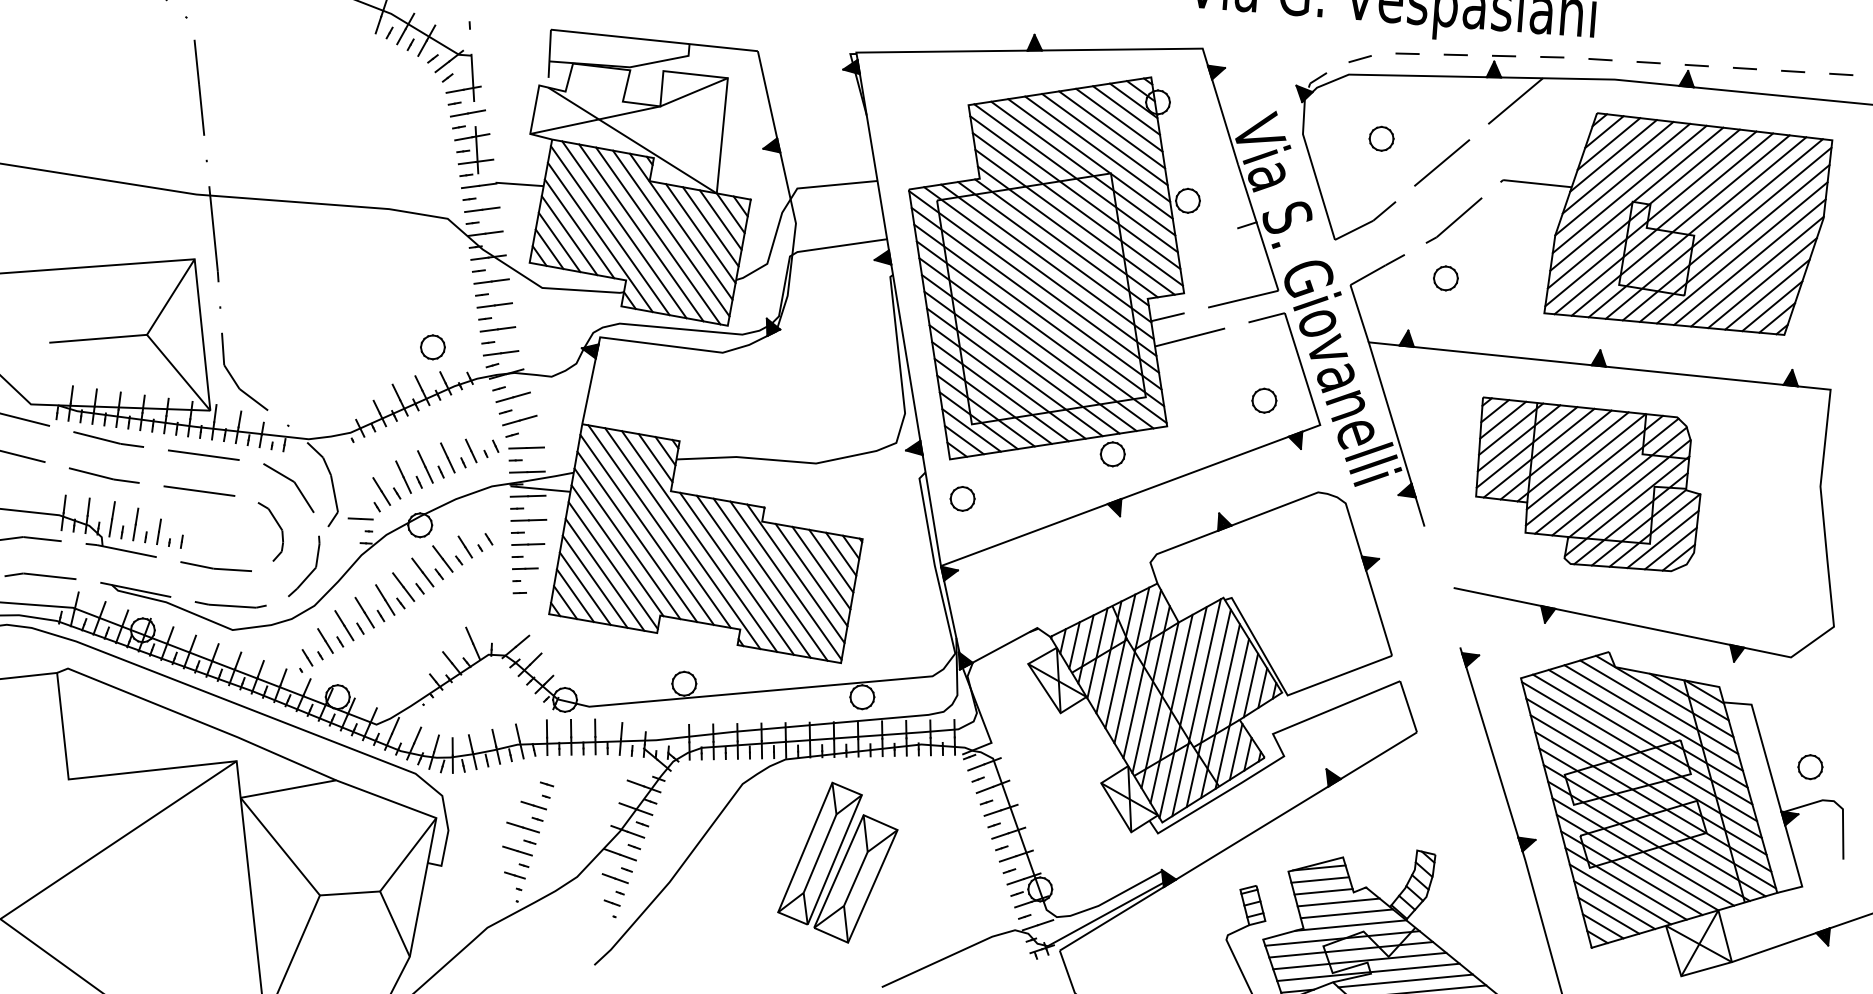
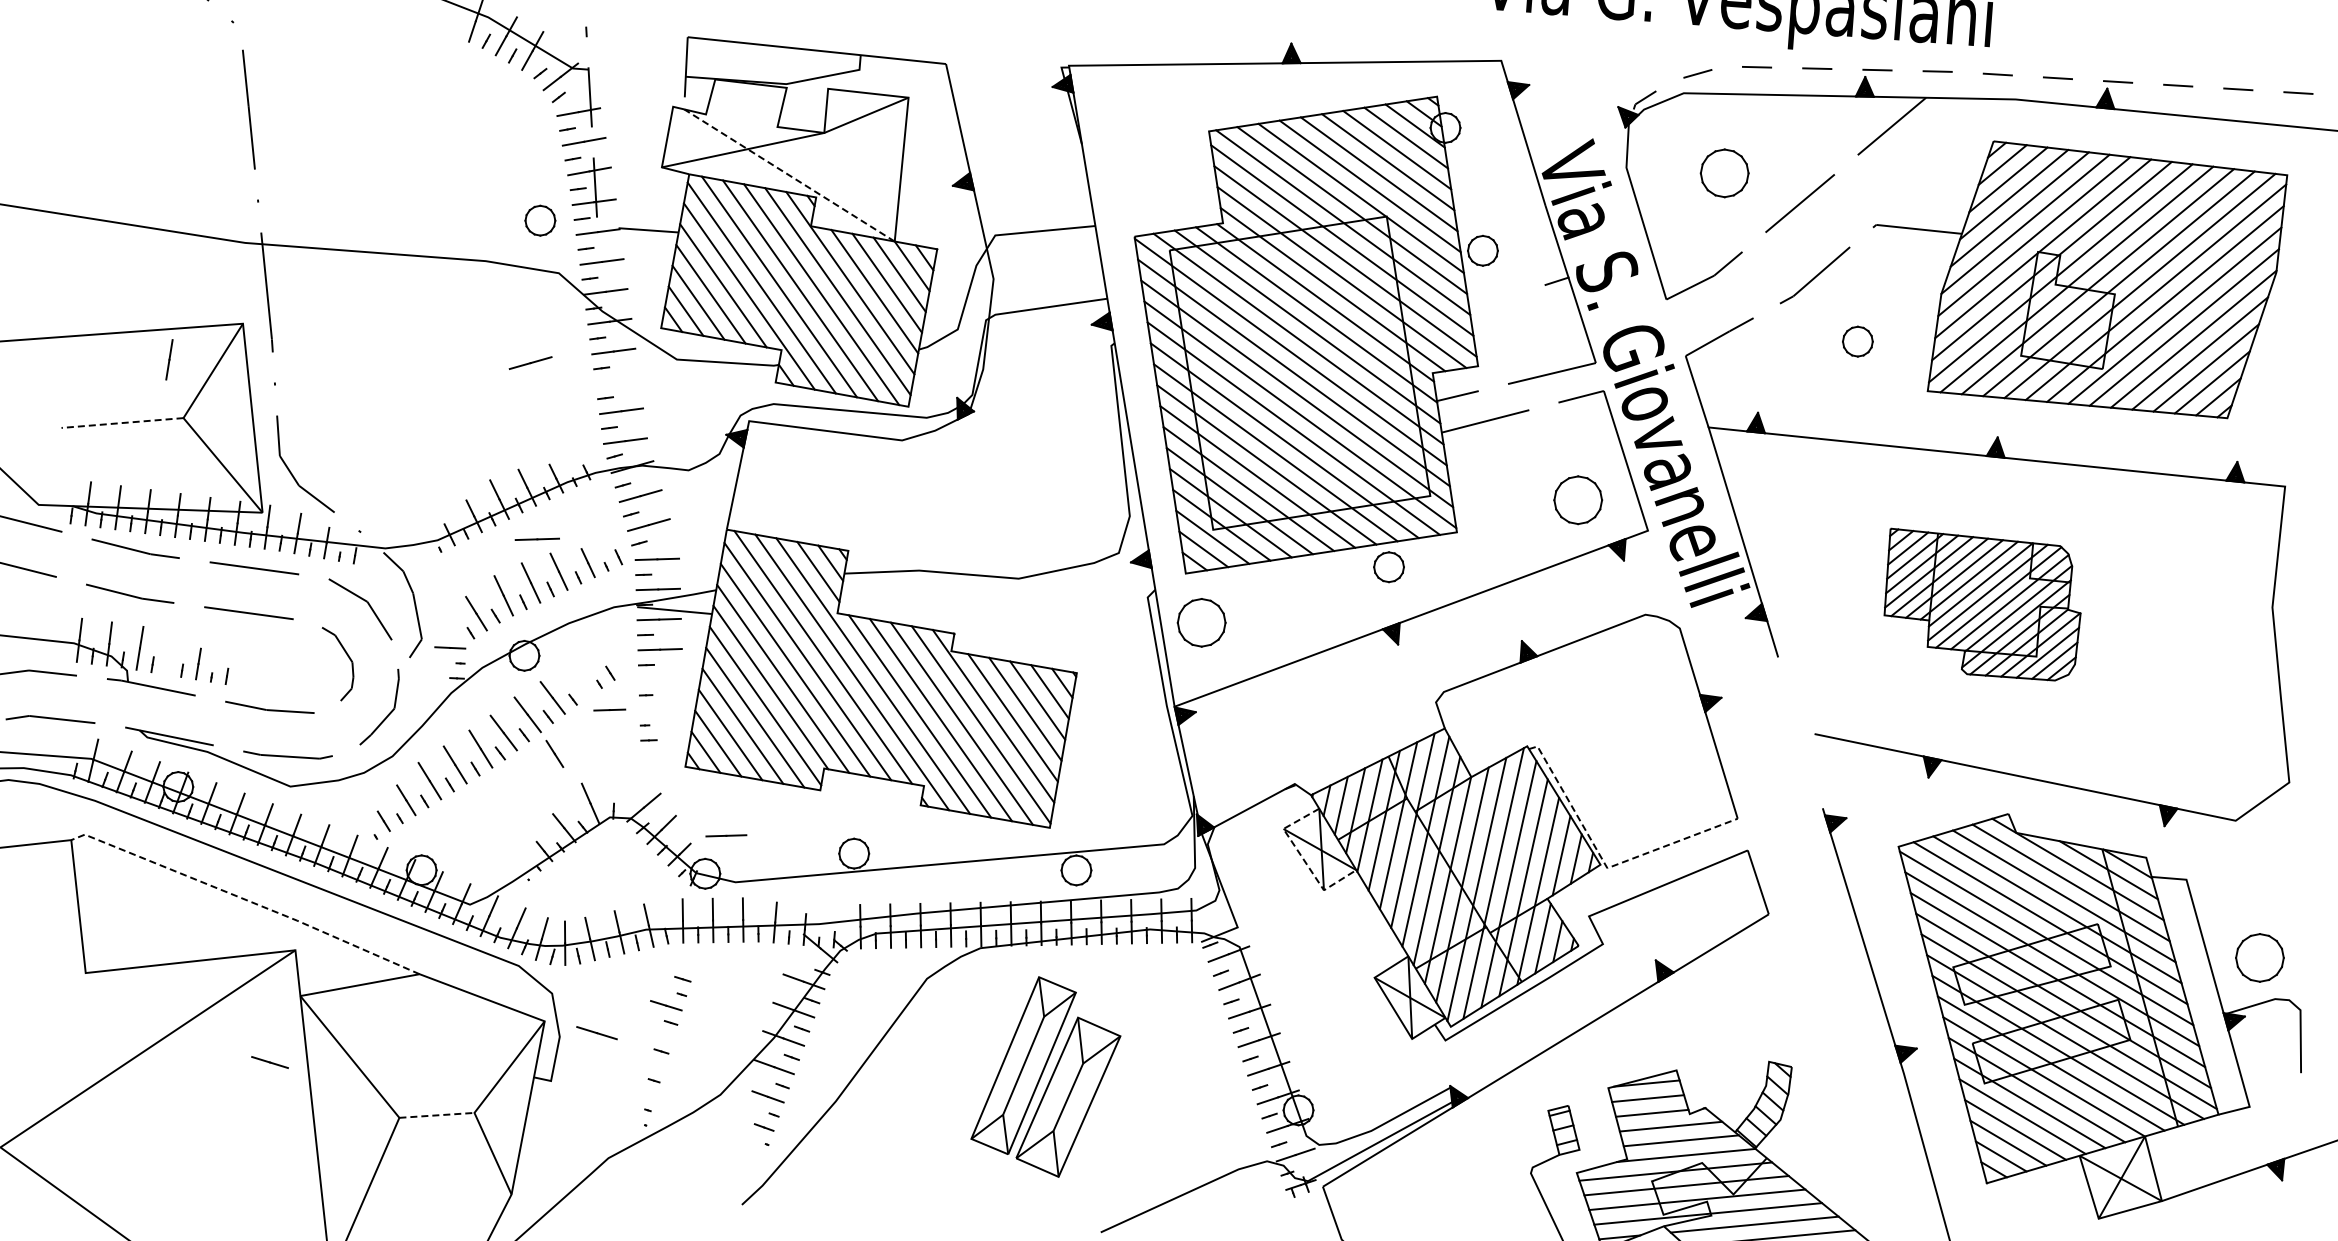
part: (1381, 138) -> (1724, 173), size x1.6
line: (632, 140) -> (789, 175), solid -> dashed
part: (1445, 278) -> (1857, 341), moved
line: (424, 290) -> (530, 362), added
line: (494, 305) -> (617, 381), removed
line: (98, 339) -> (122, 423), solid -> dashed
part: (433, 347) -> (540, 220), moved
part: (1264, 400) -> (1578, 500), size x1.6
line: (429, 431) -> (536, 538), added
part: (1588, 484) -> (1982, 604), size x0.7
part: (962, 498) -> (1201, 622), size x1.6
line: (135, 524) -> (169, 359), moved
line: (528, 544) -> (726, 835), moved
line: (465, 546) -> (554, 753), moved
line: (525, 568) -> (609, 709), moved
line: (1044, 687) -> (1303, 858), solid -> dashed
line: (1285, 691) -> (1604, 863), solid -> dashed
line: (197, 720) -> (246, 899), solid -> dashed
part: (1810, 766) -> (2259, 957), size x1.6
line: (522, 827) -> (596, 1033), moved
line: (517, 851) -> (269, 1062), moved
line: (514, 875) -> (642, 1092), removed
line: (349, 893) -> (436, 1115), solid -> dashed

